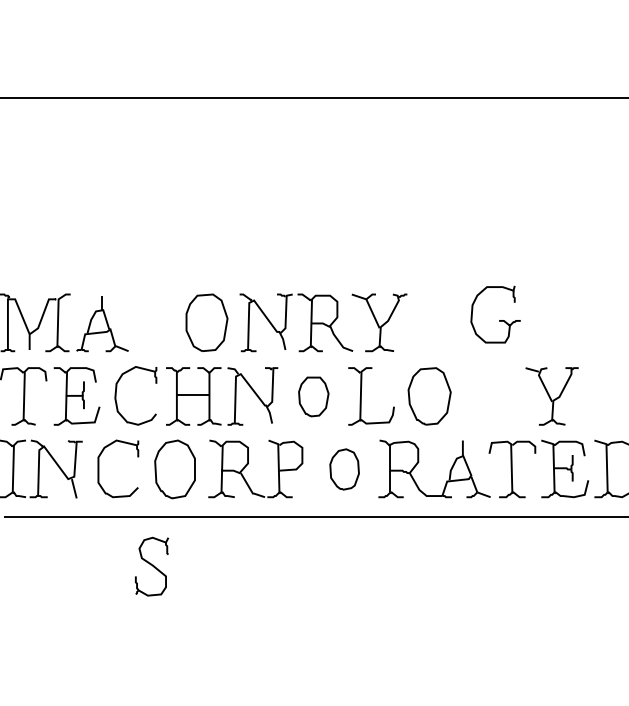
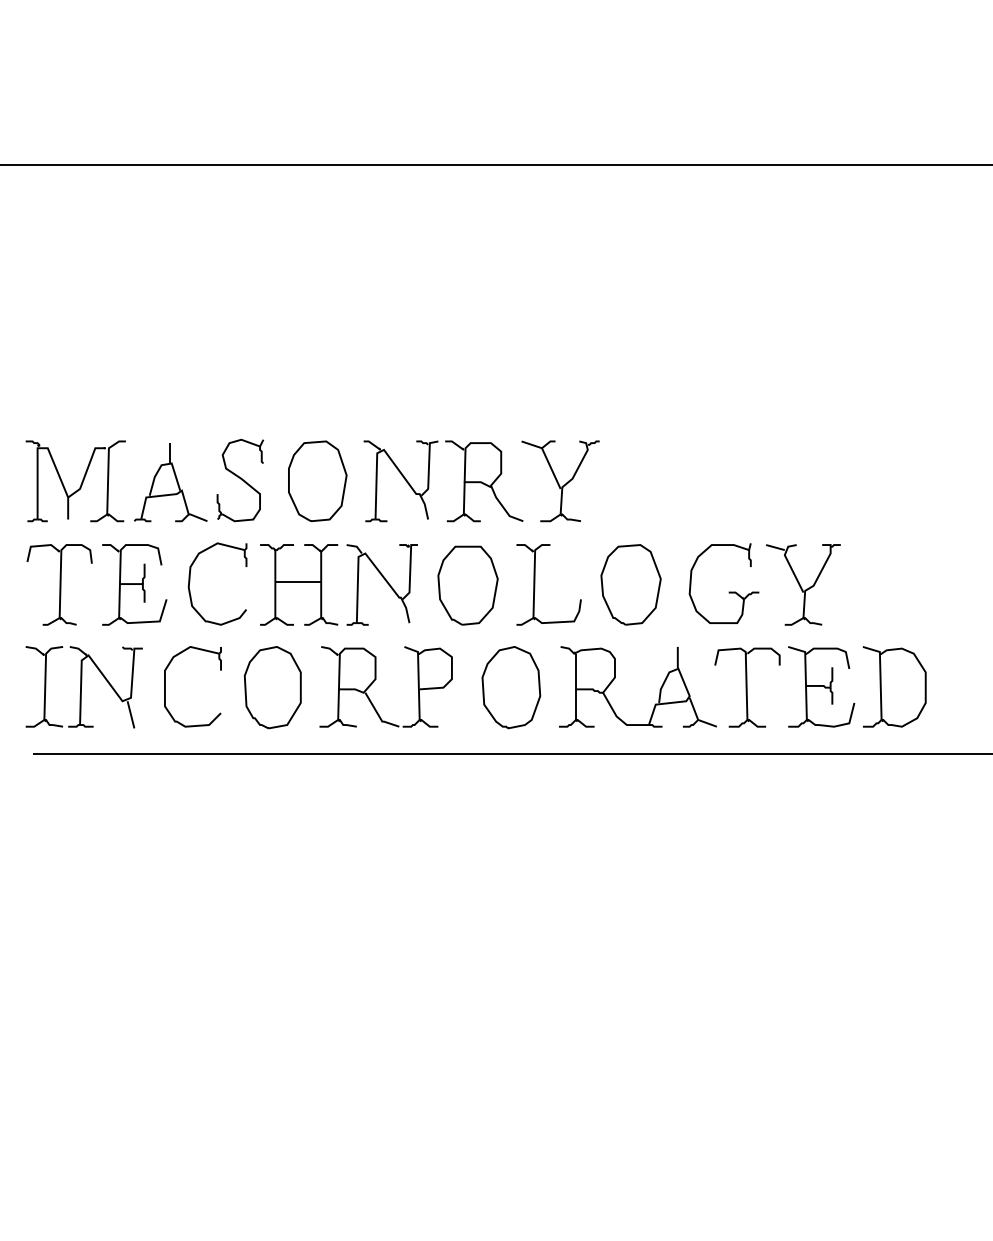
part: (499, 320) -> (729, 591), moved
part: (313, 396) -> (467, 585), size x1.43
part: (344, 469) -> (511, 687), size x1.43
part: (152, 566) -> (240, 480), moved

